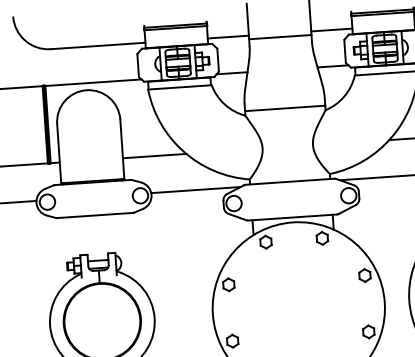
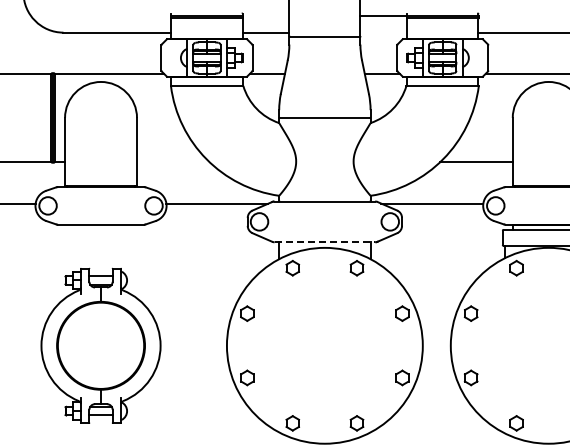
line: (331, 29) -> (383, 15), moved
line: (154, 155) -> (173, 161), removed
line: (293, 217) -> (325, 242), solid -> dashed

